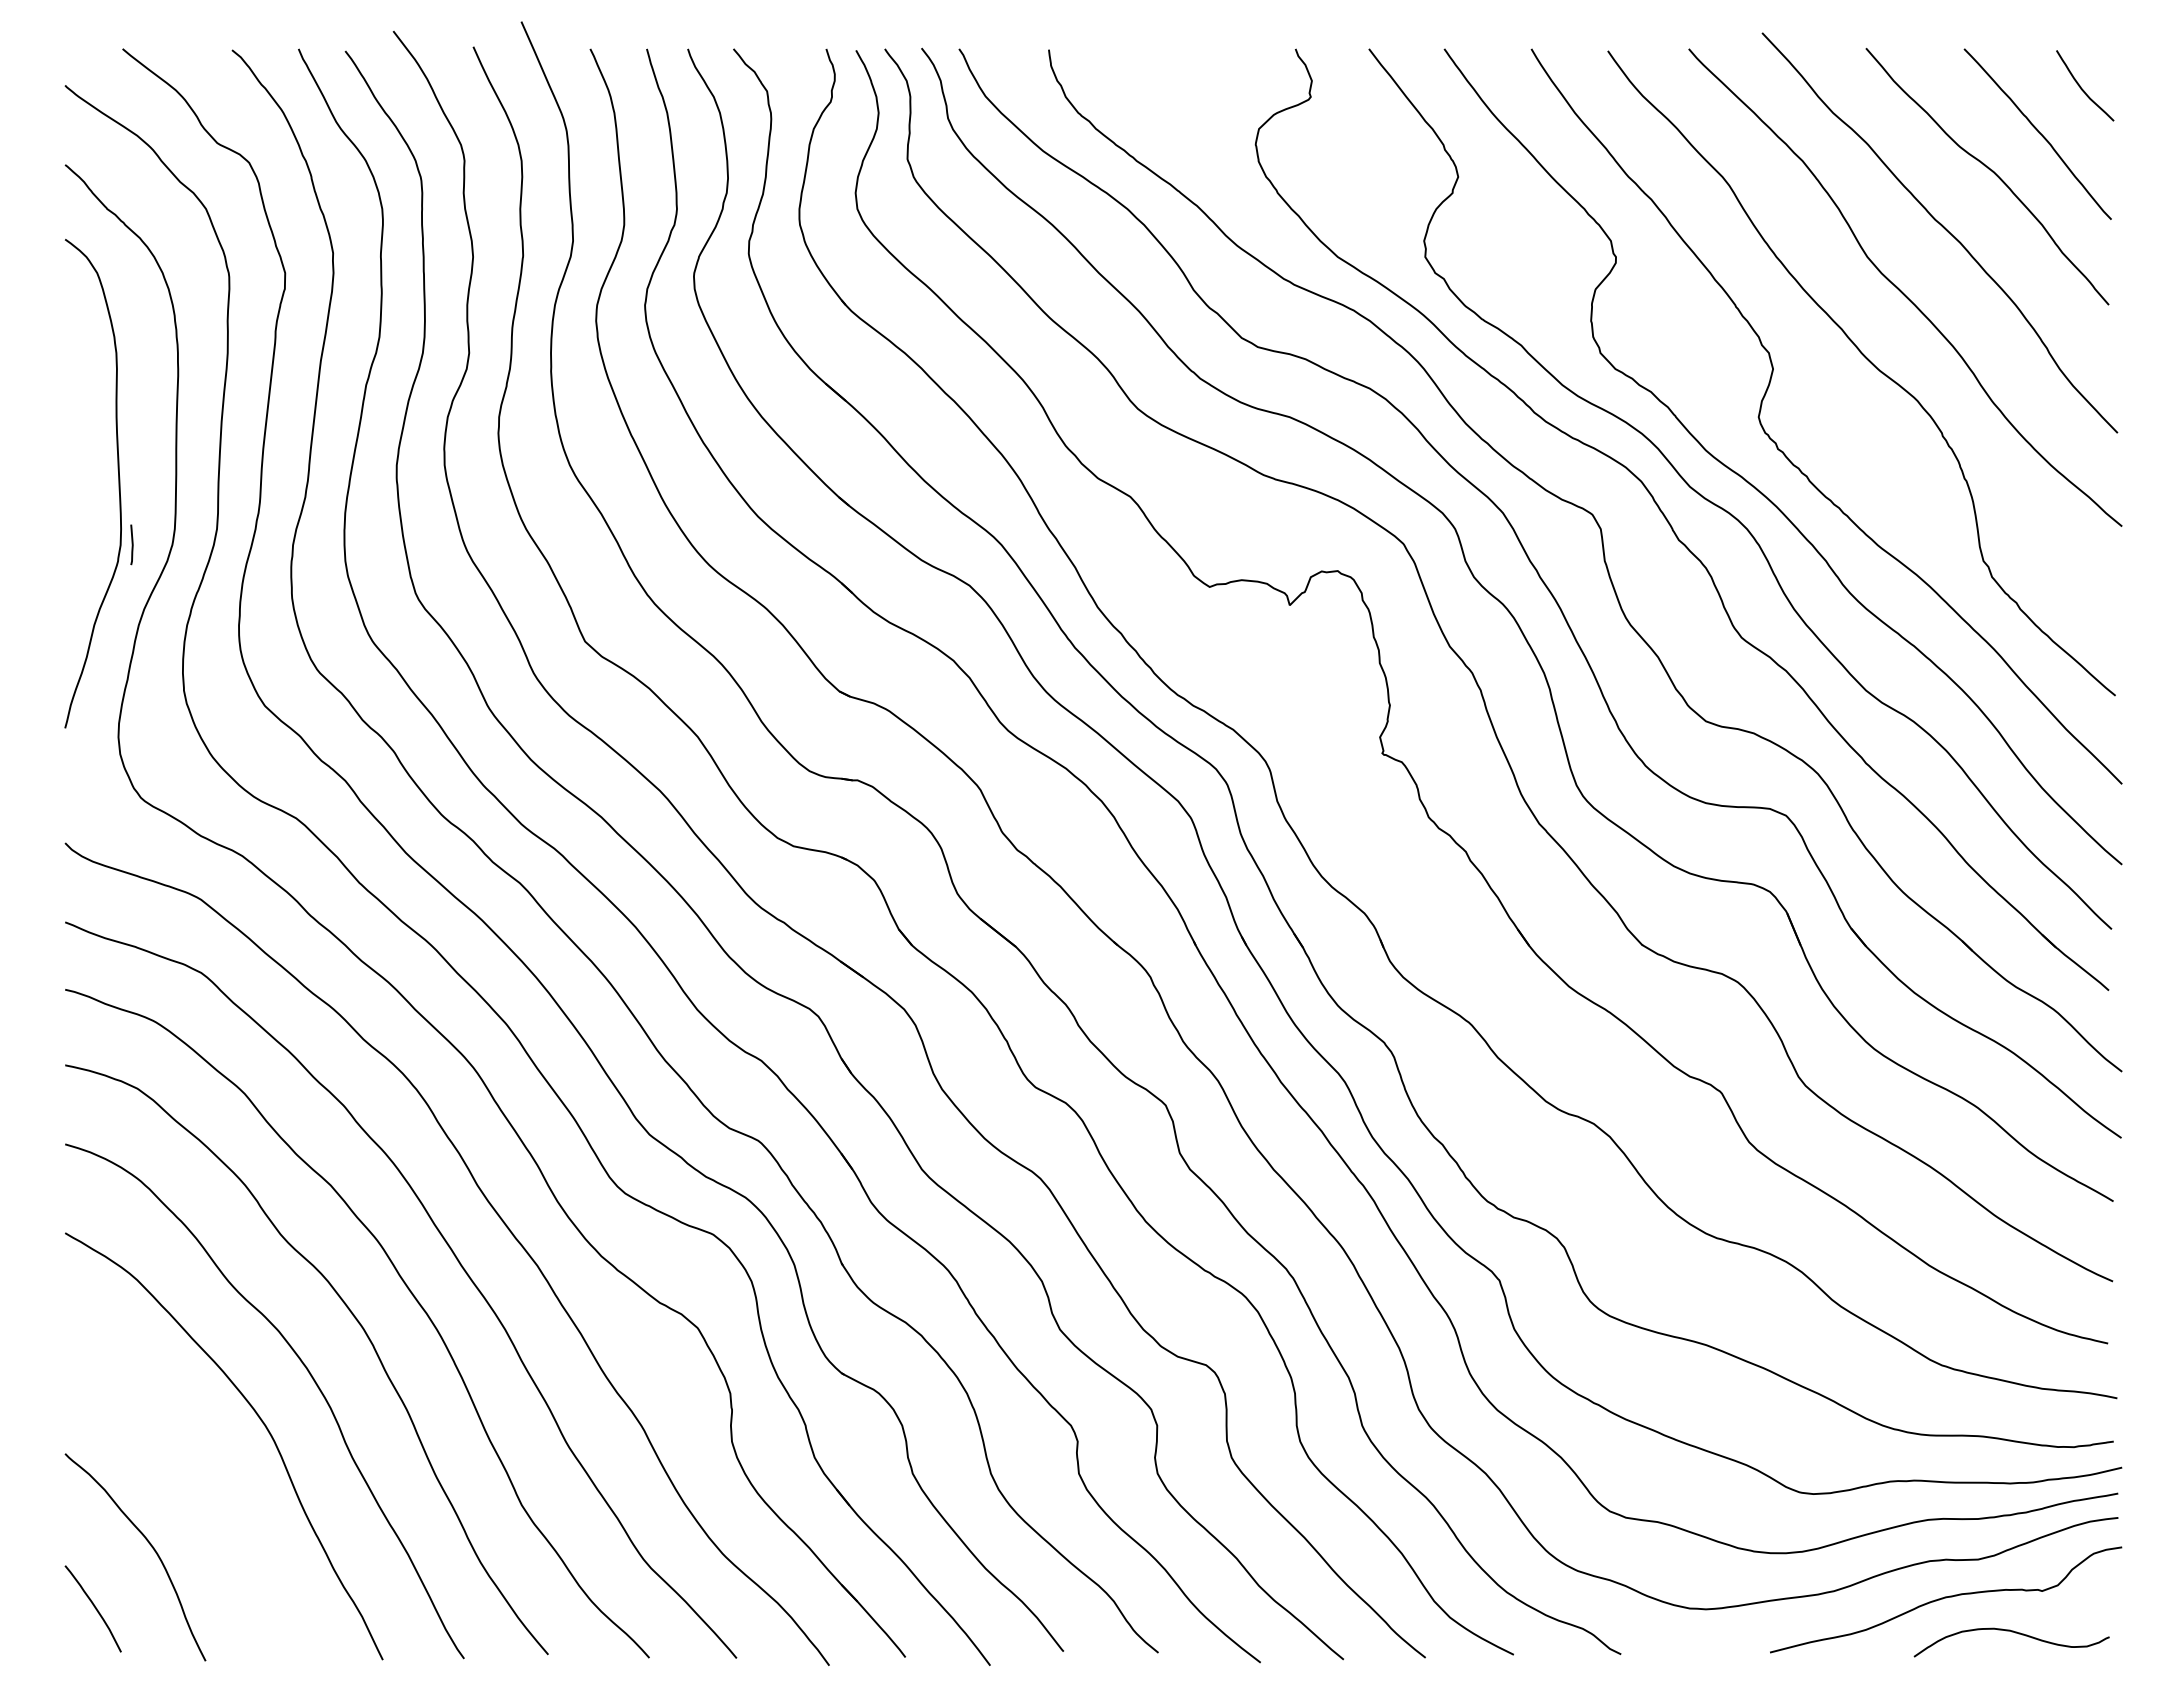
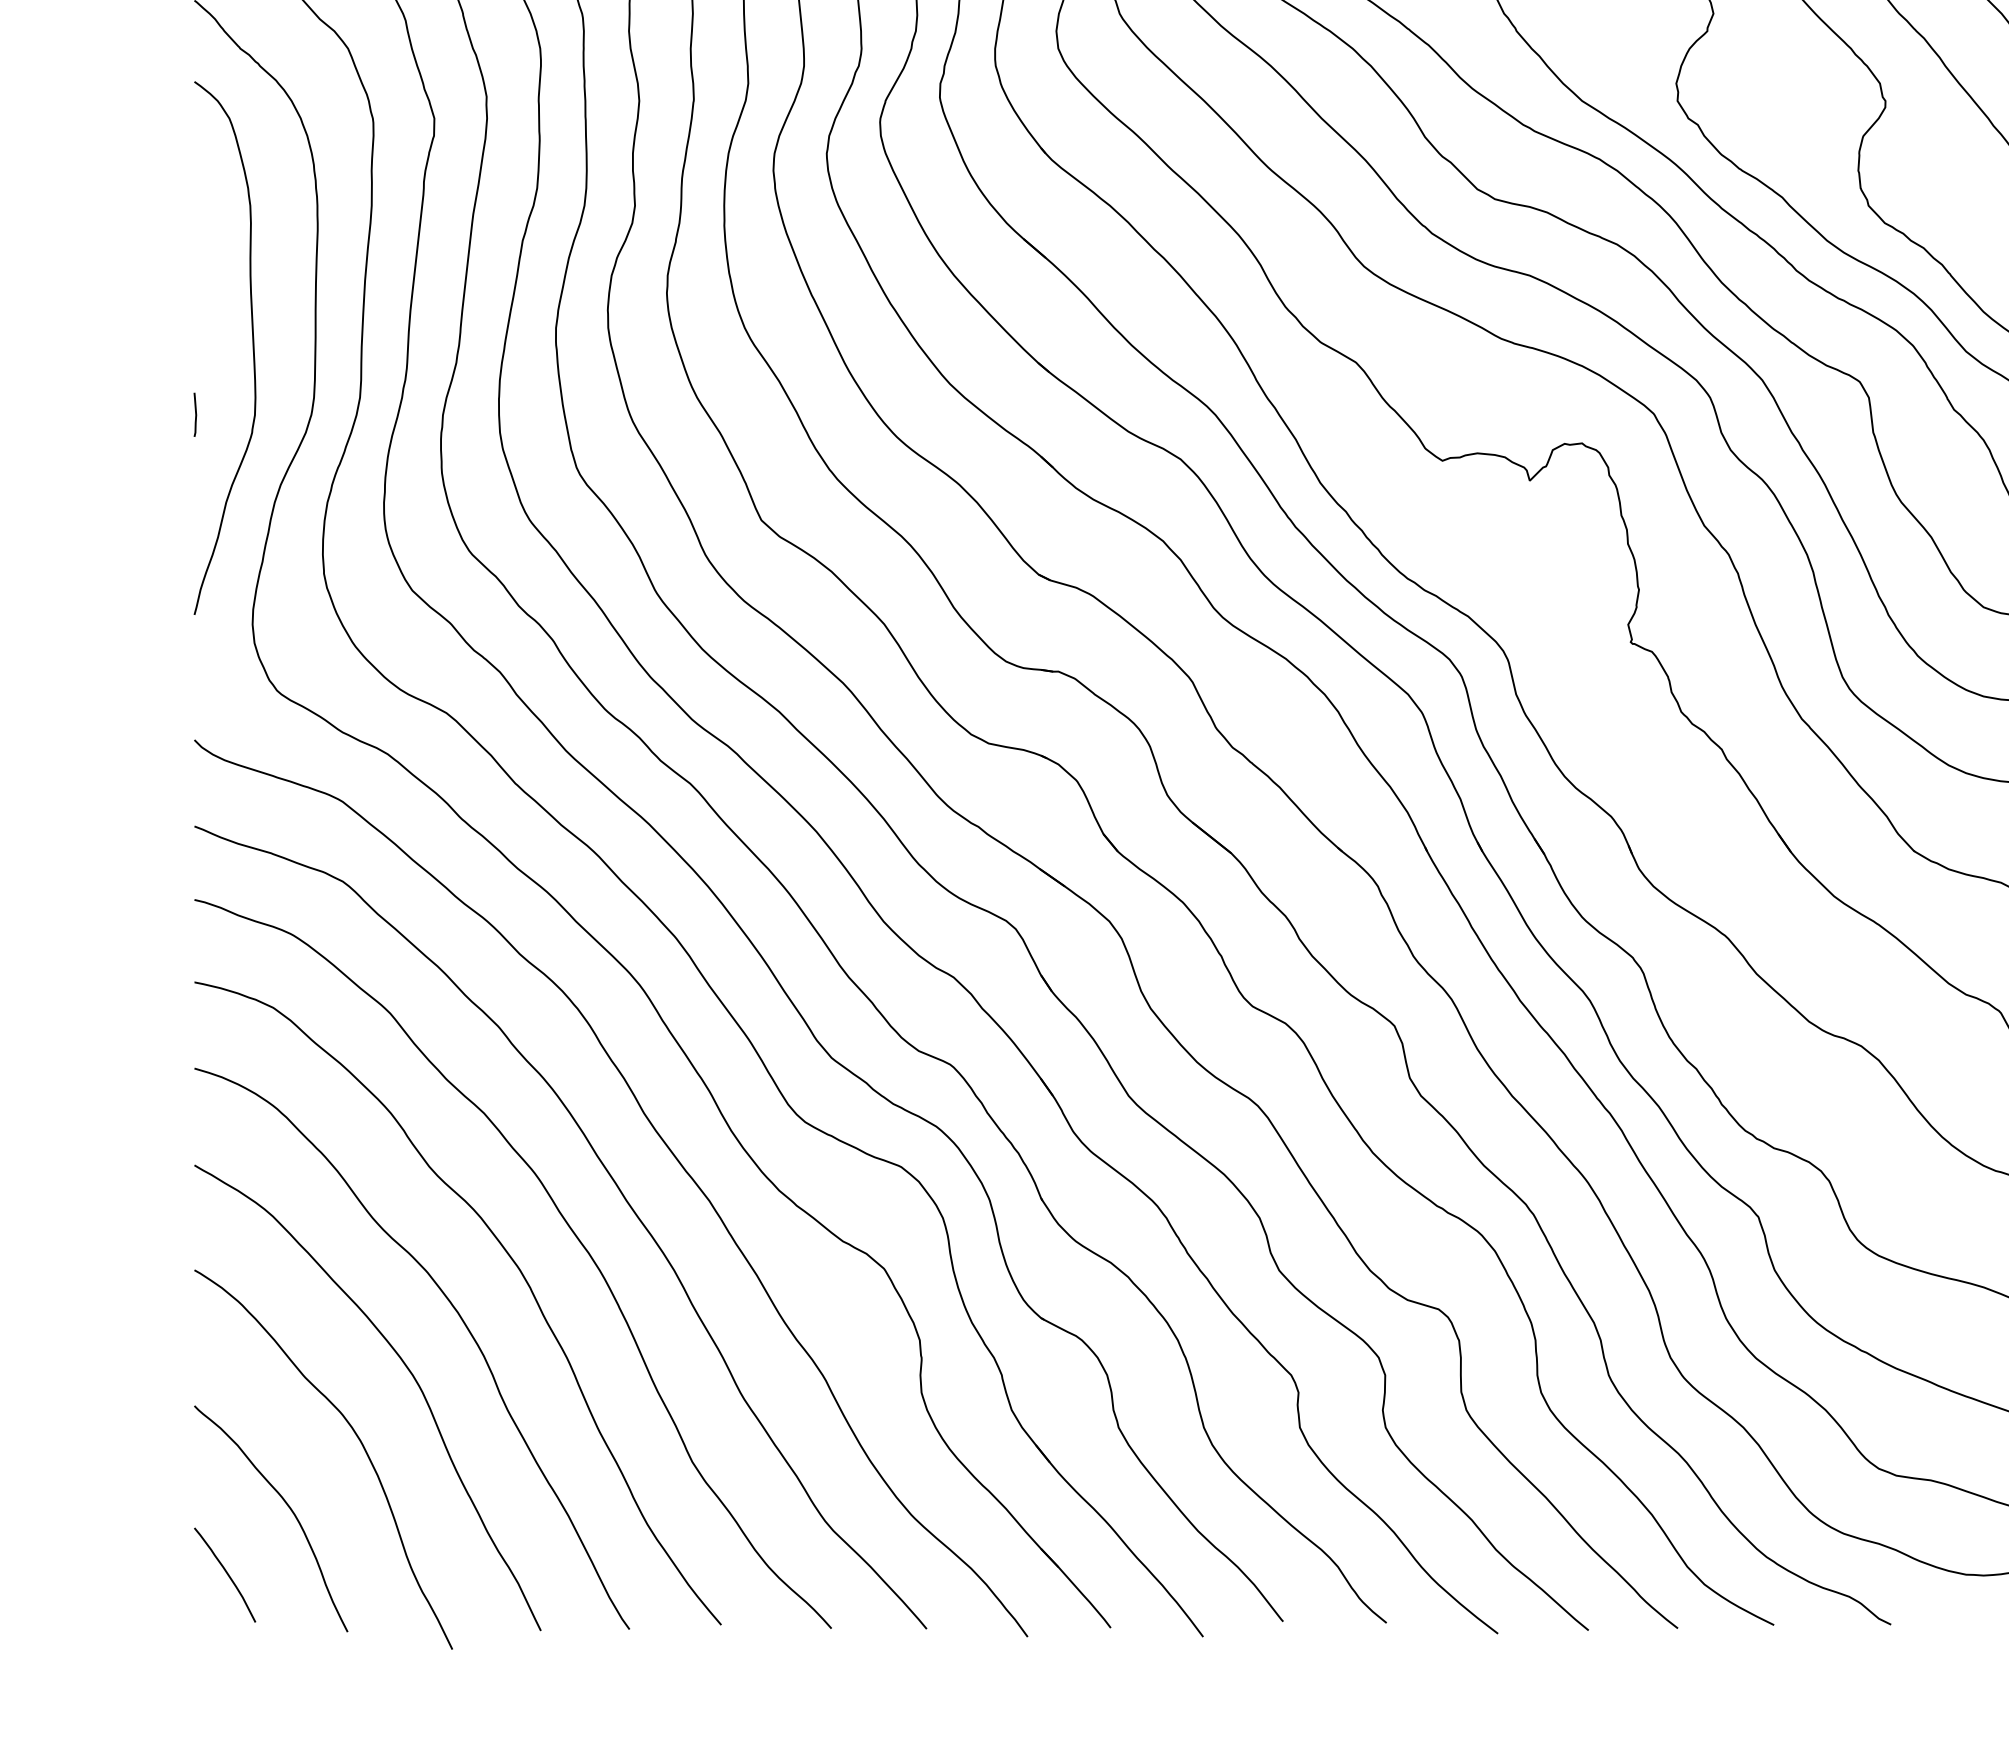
line: (131, 544) -> (194, 414), moved
curve: (214, 1483) -> (357, 1438), added

